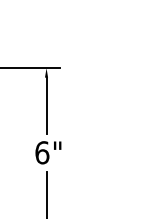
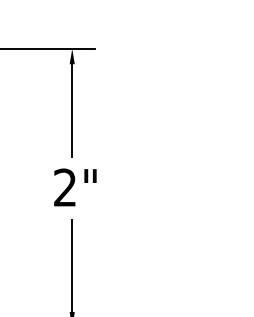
text: (42, 152) -> (65, 187), 6" -> 2"

